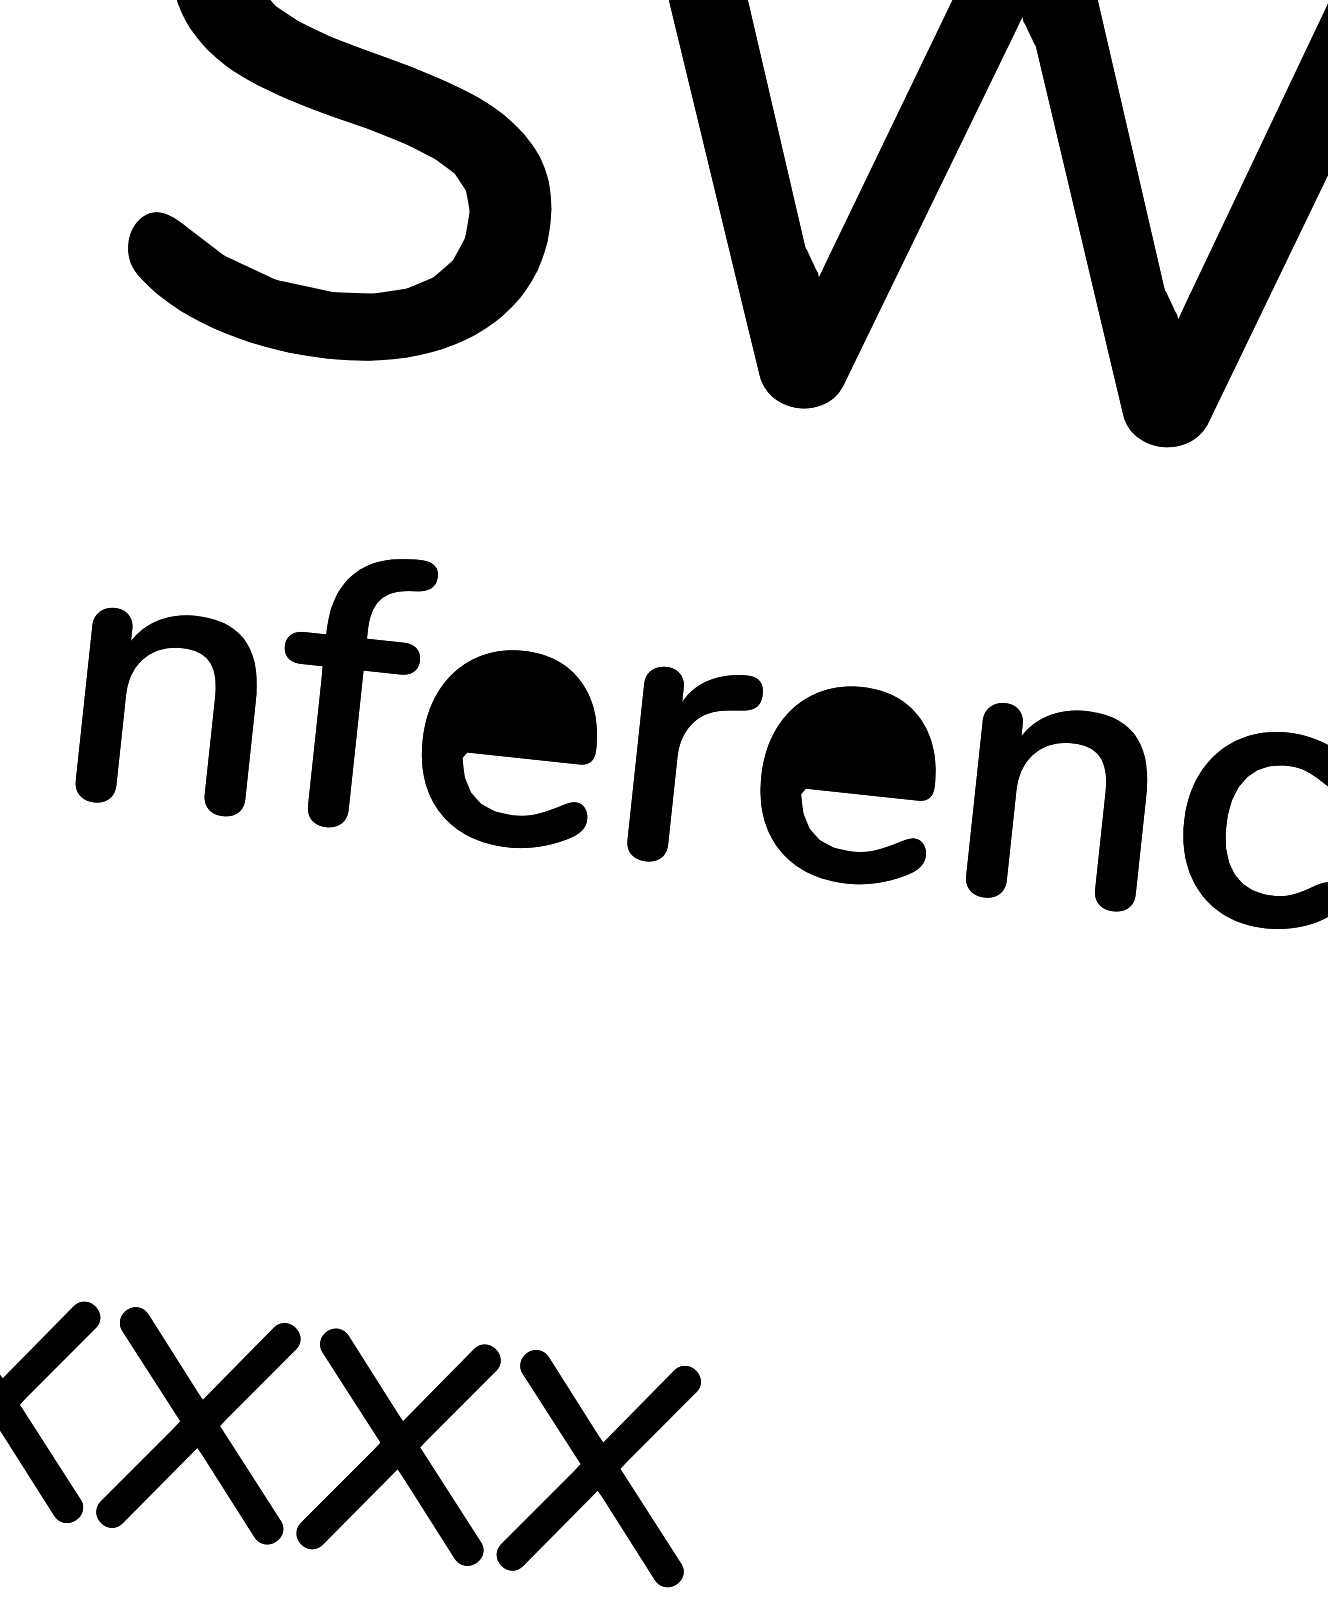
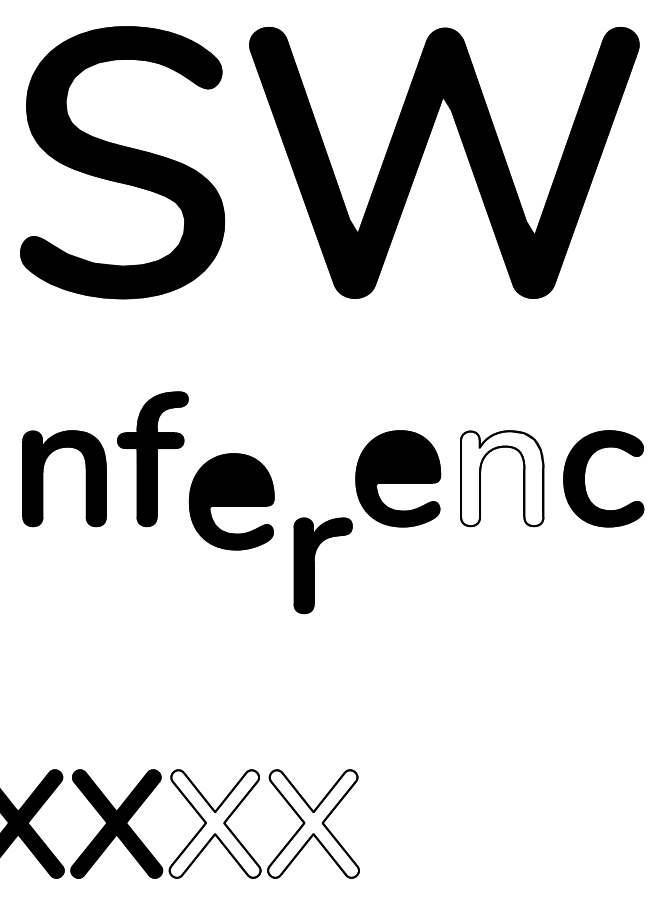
part: (508, 747) -> (231, 501), moved
part: (677, 765) -> (314, 565), moved
fill: (1059, 806) -> (502, 478), removed
fill: (398, 1445) -> (214, 823), removed
fill: (600, 1467) -> (313, 823), removed

